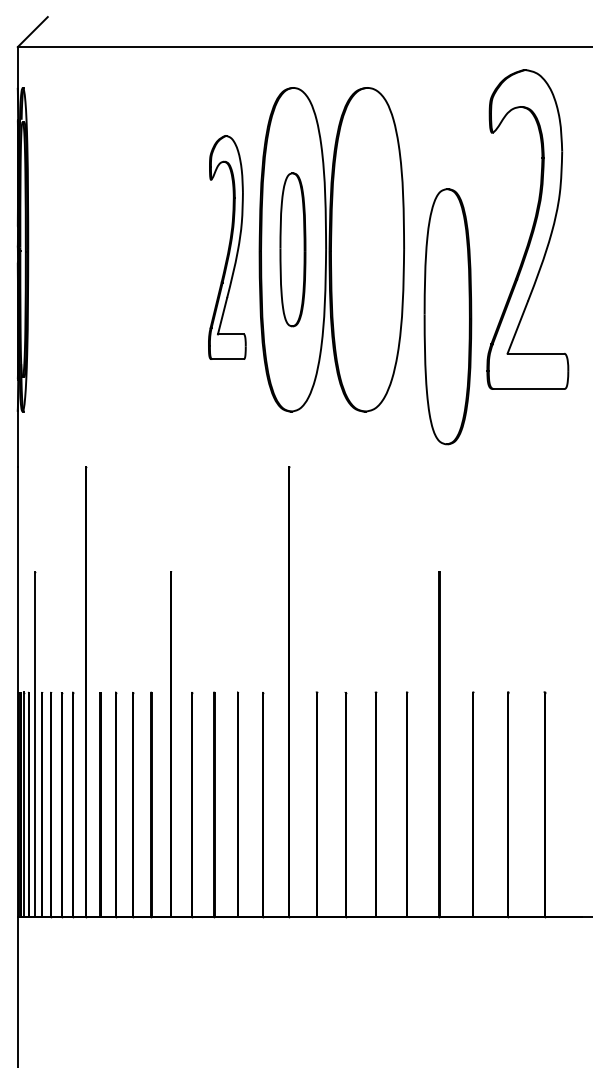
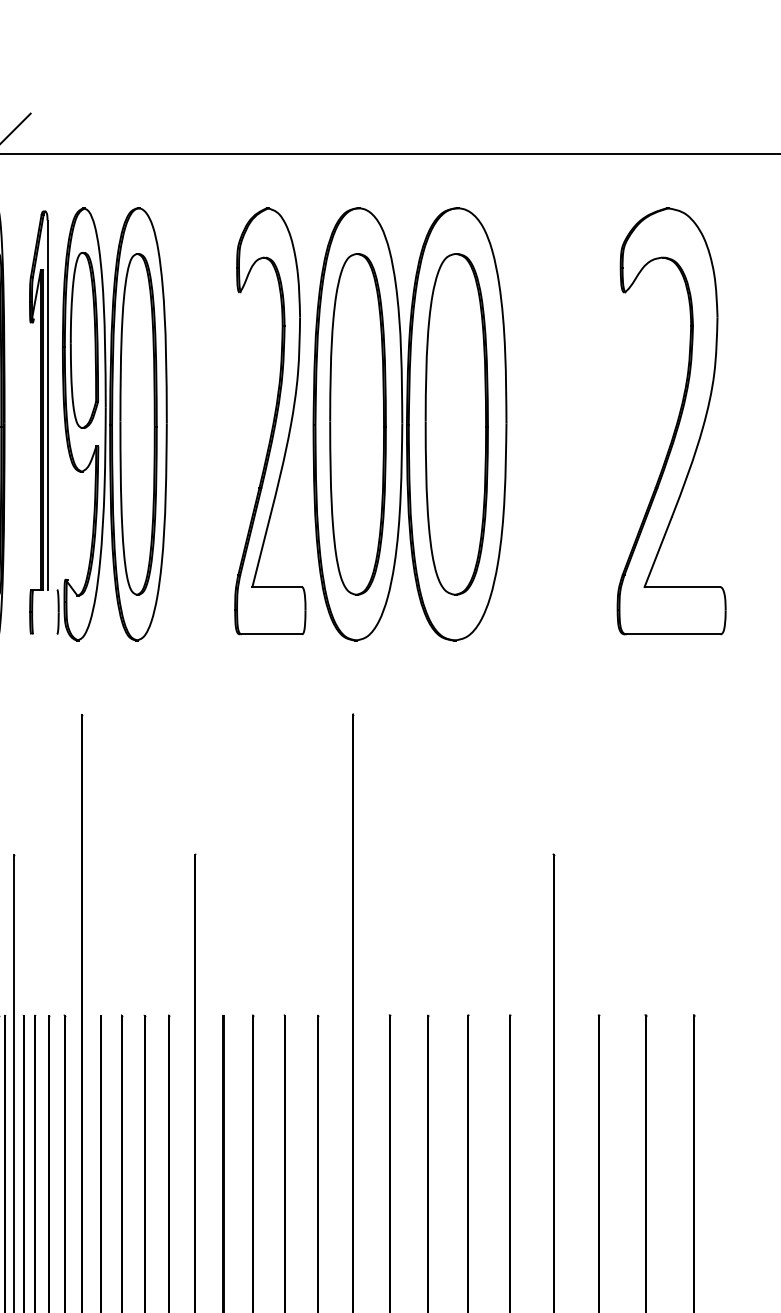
part: (527, 229) -> (671, 421), moved
part: (227, 247) -> (270, 421), size x1.43
part: (98, 249) -> (98, 424), added
part: (292, 249) -> (357, 424), size x1.67
part: (447, 316) -> (456, 424), moved

